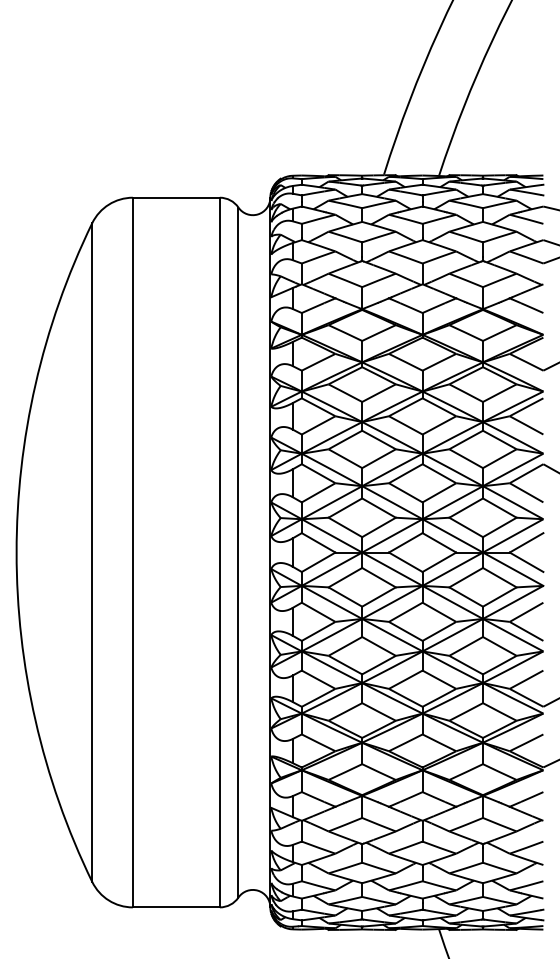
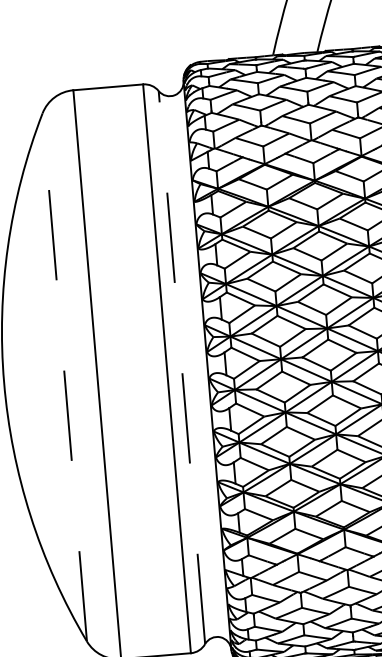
line: (92, 552) -> (64, 377), solid -> dashed
line: (238, 552) -> (181, 367), solid -> dashed

